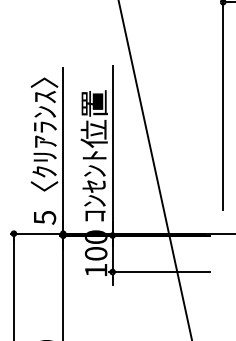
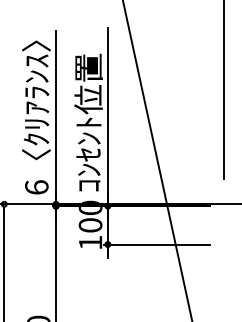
text: (44, 217) -> (36, 187), 5 -> 6

